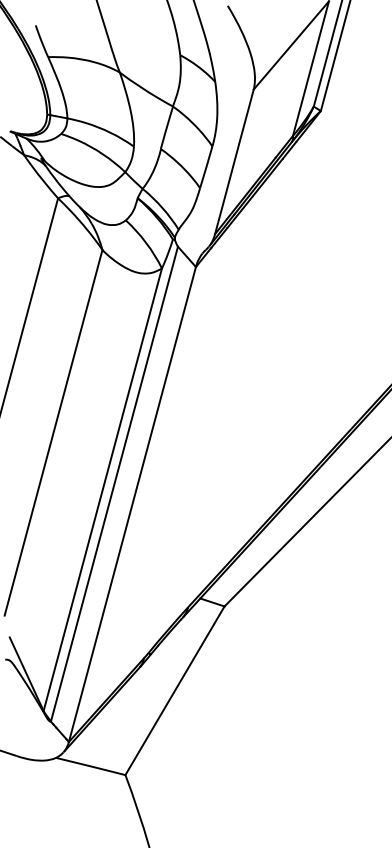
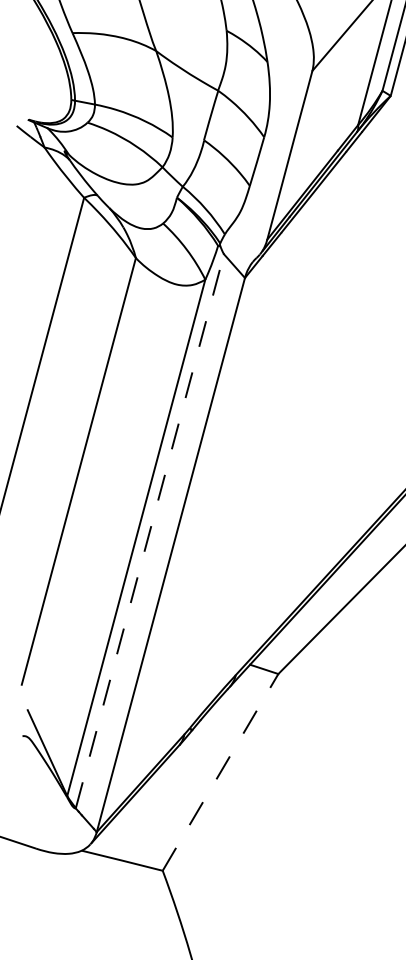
line: (114, 483) -> (149, 530), solid -> dashed
line: (175, 690) -> (221, 772), solid -> dashed

